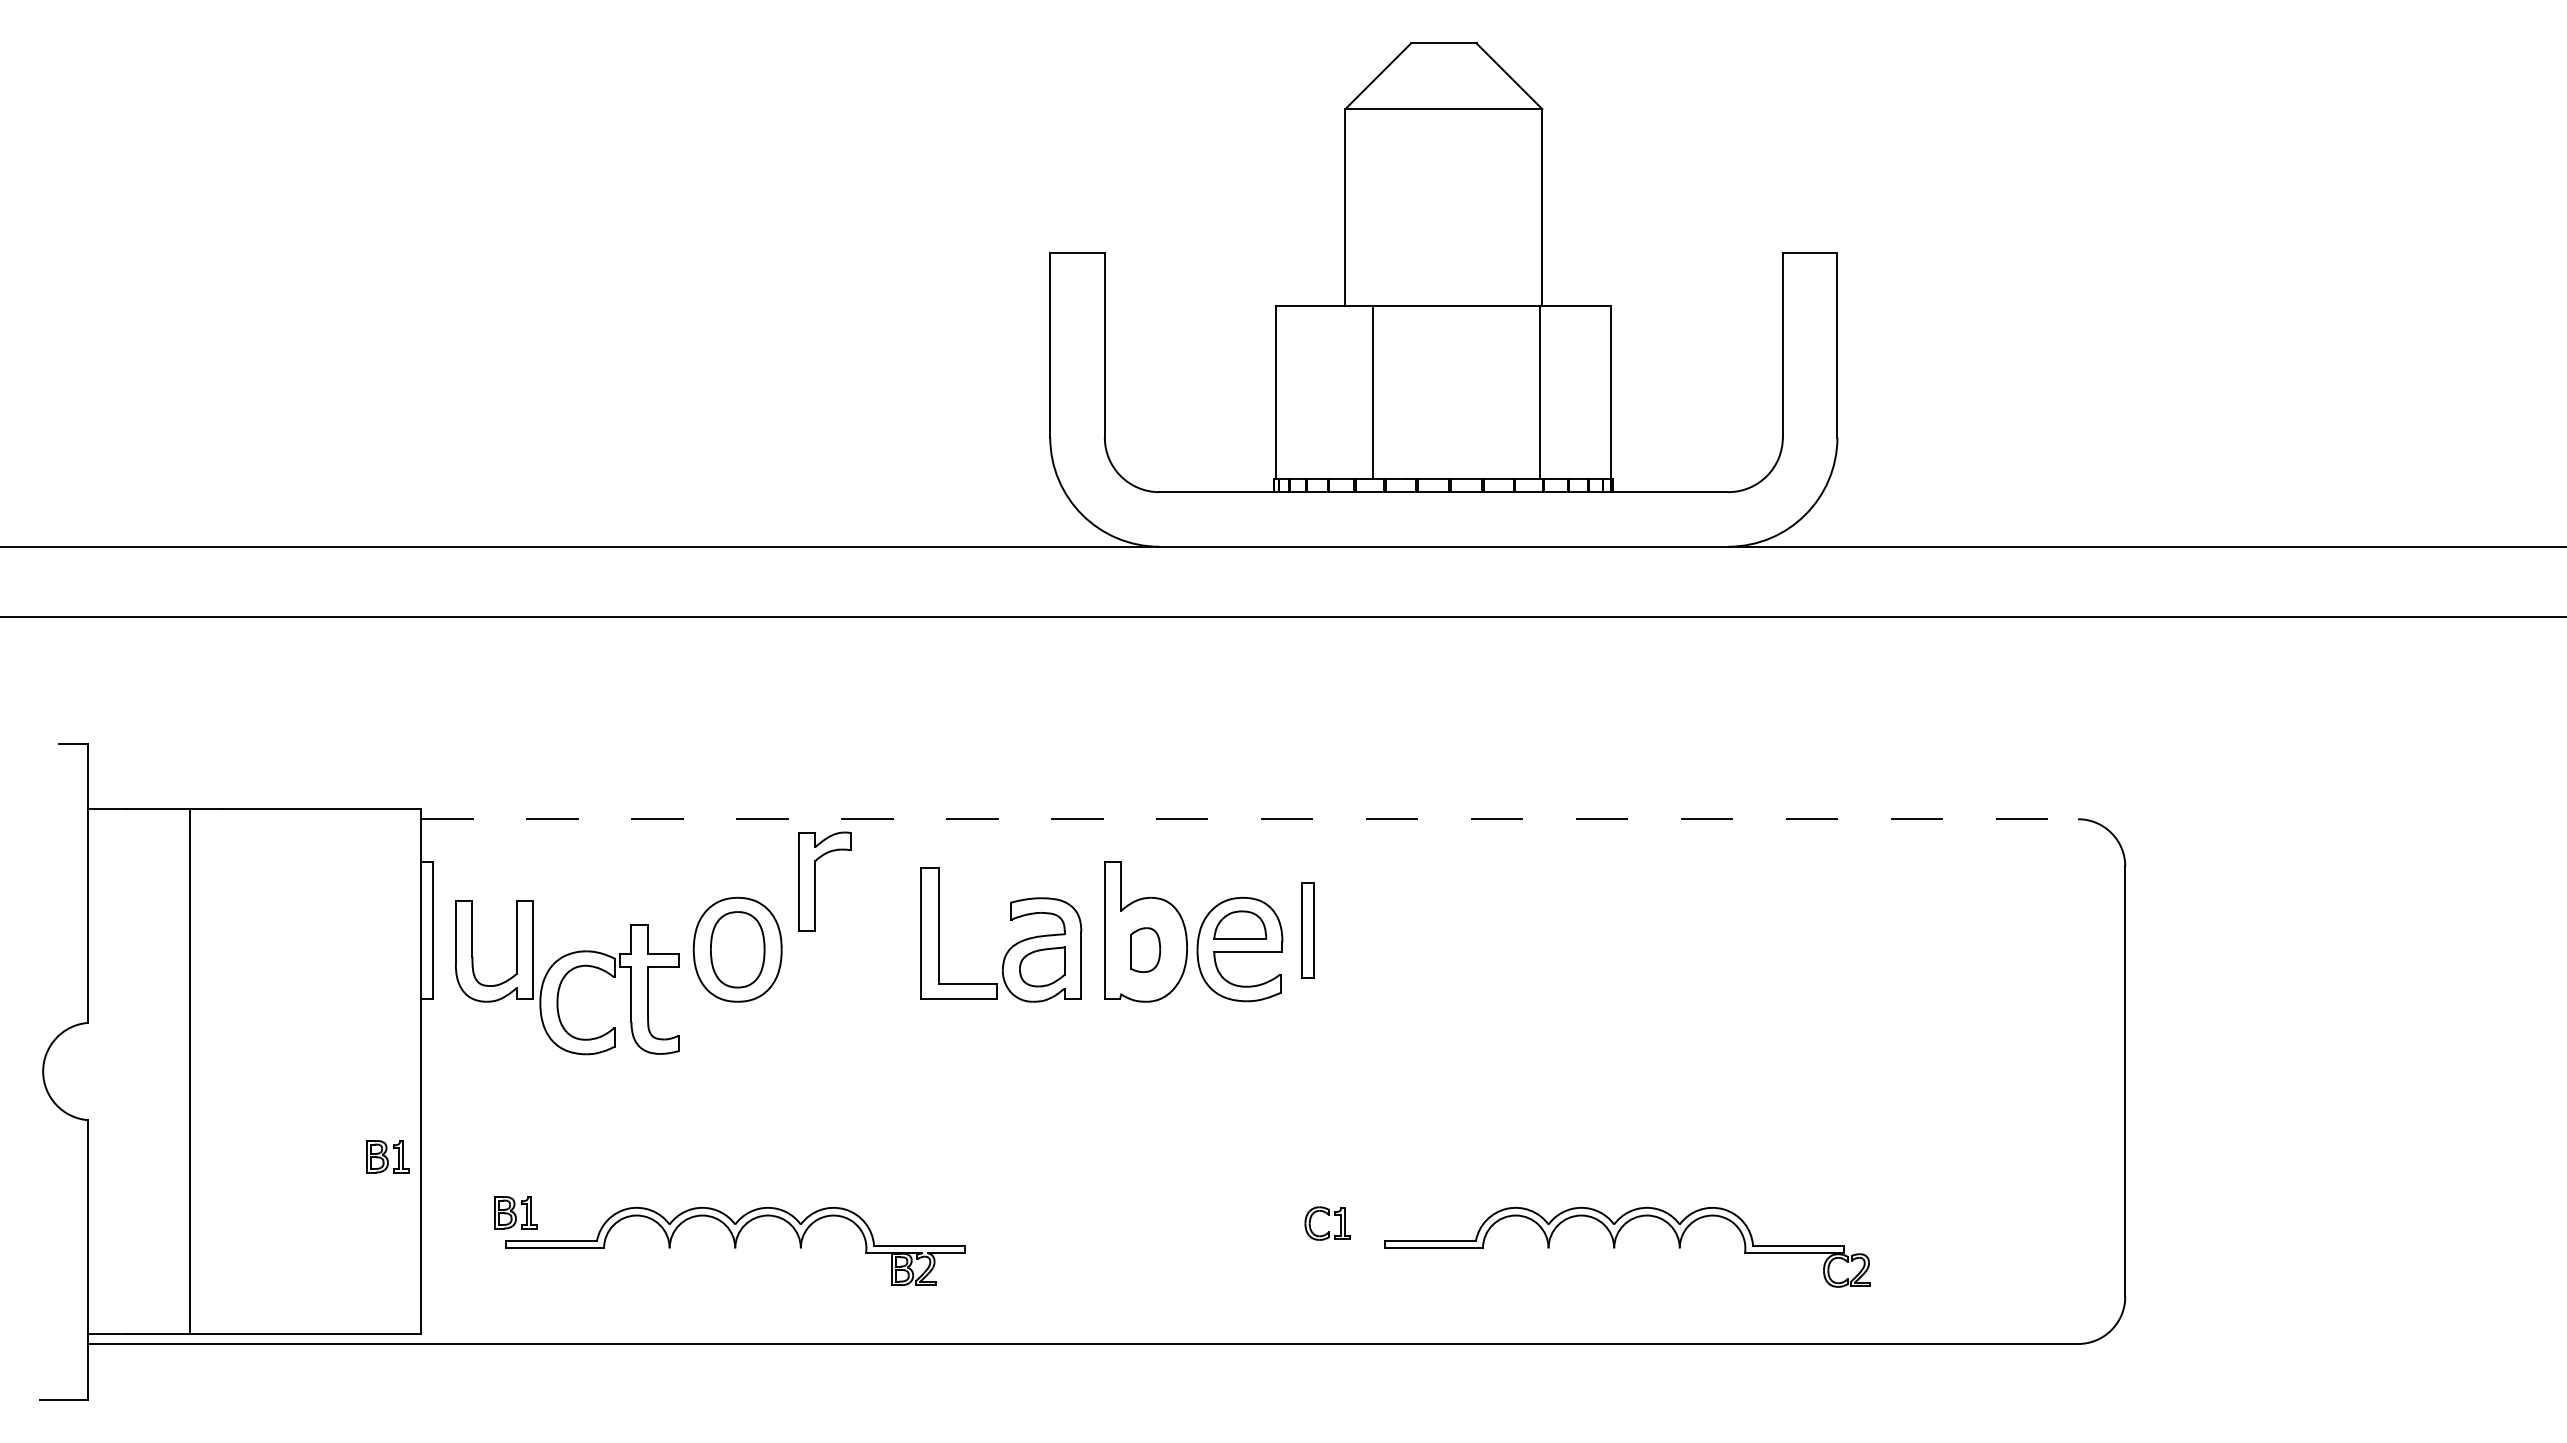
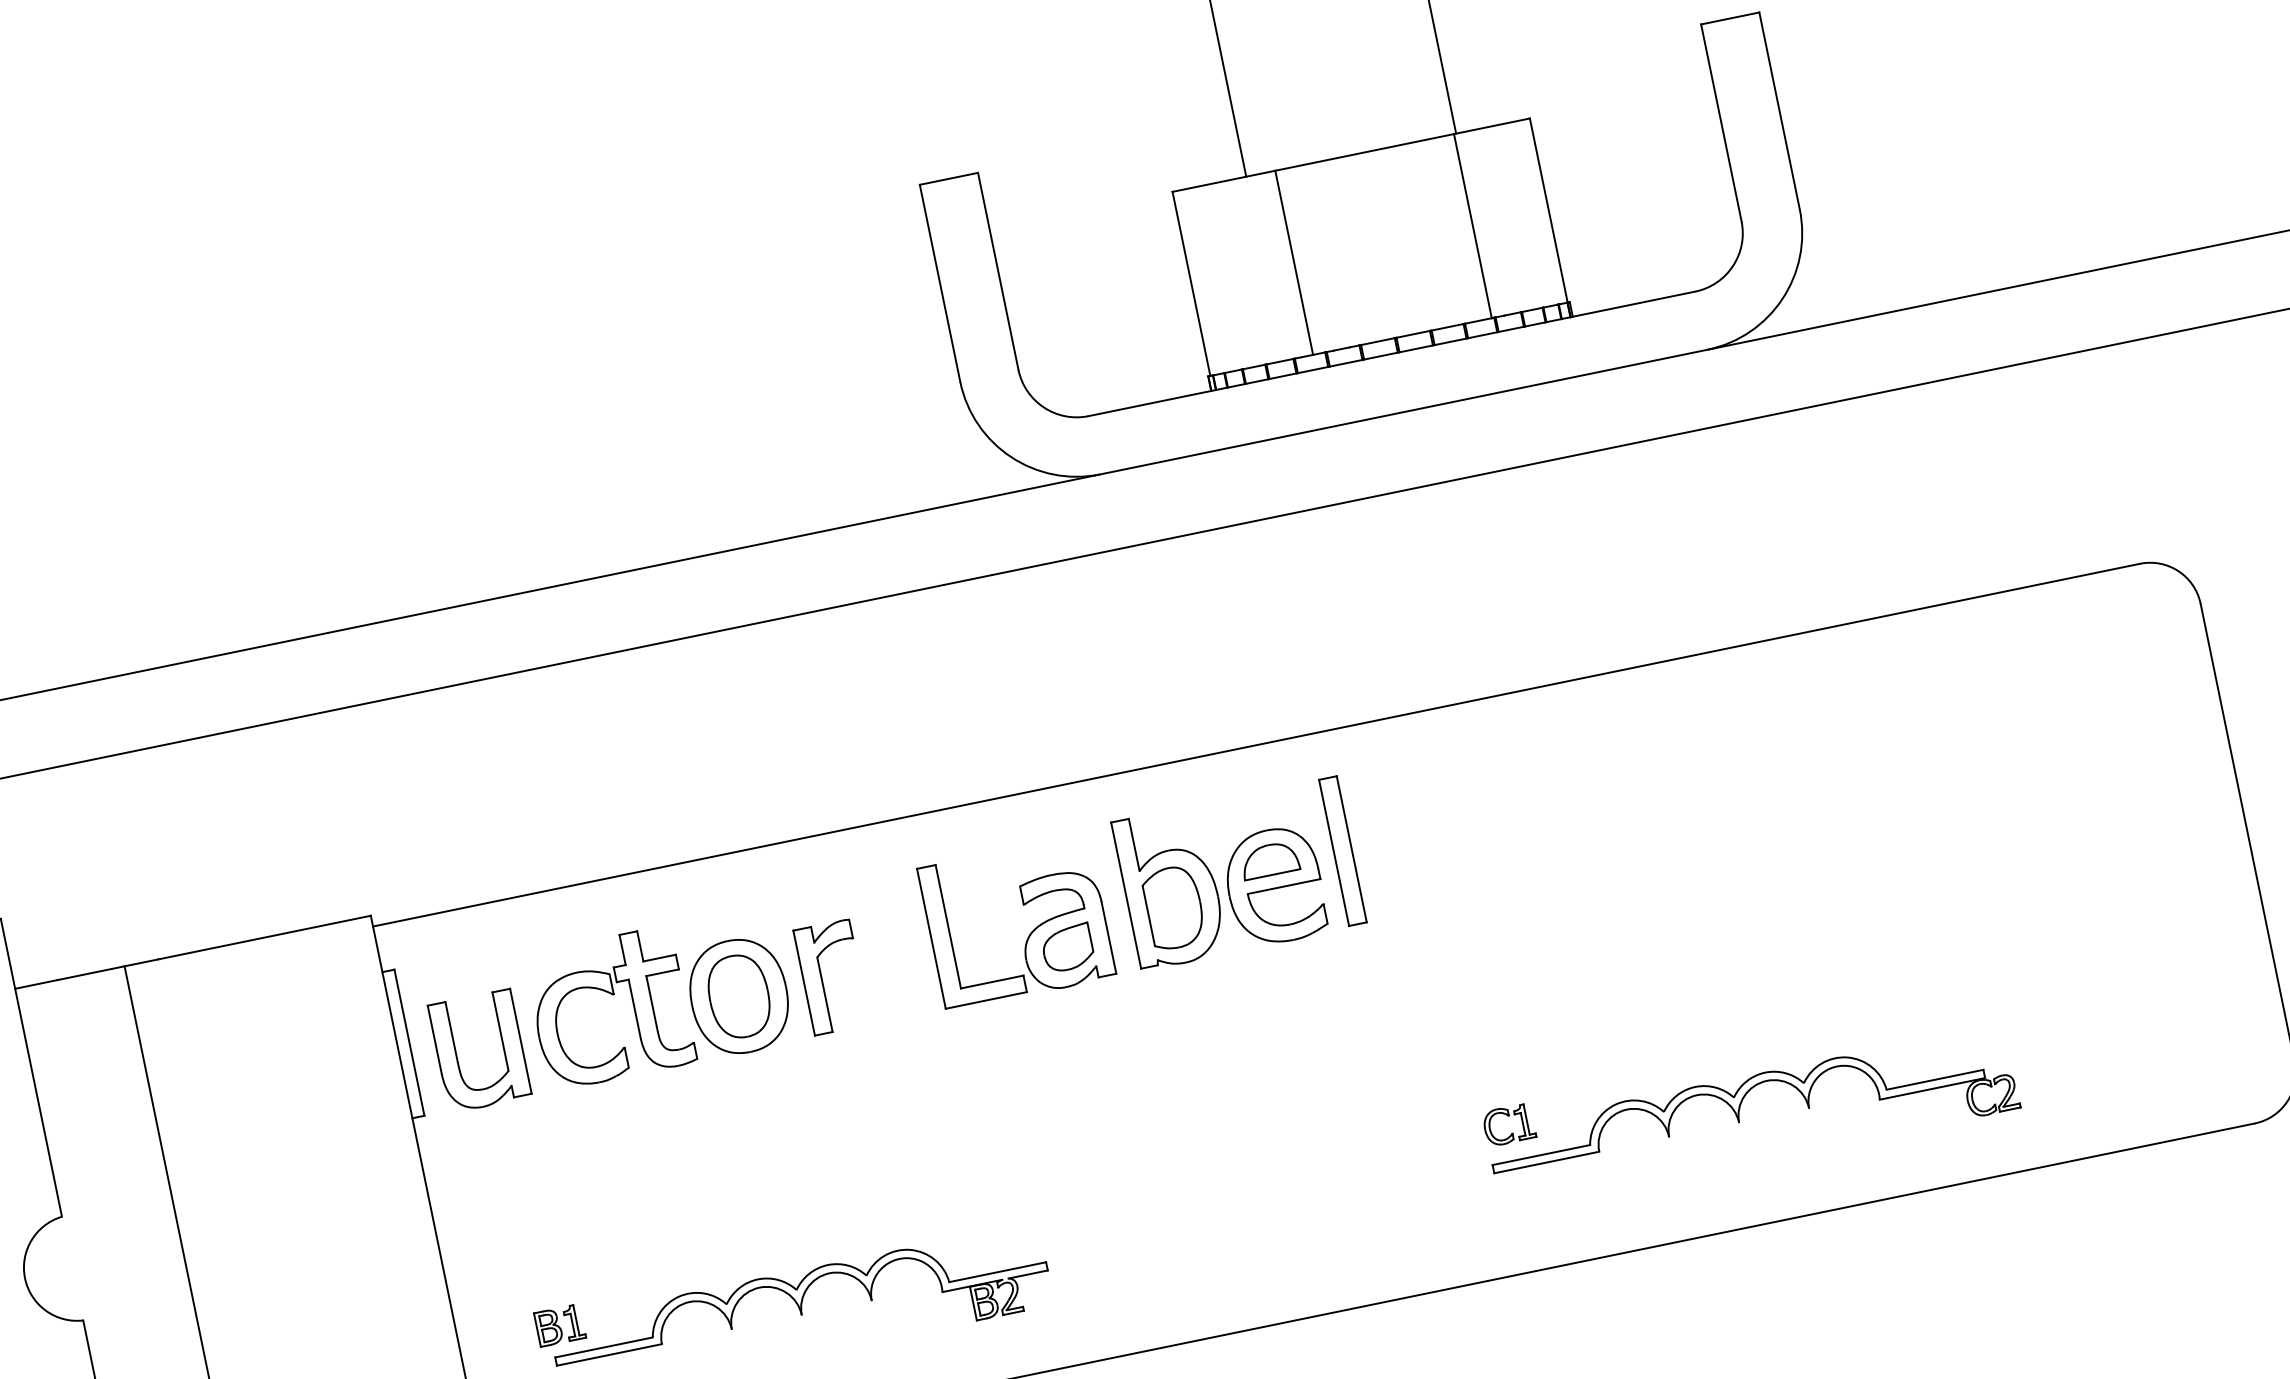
line: (1250, 819) -> (1257, 745), dashed -> solid
part: (815, 881) -> (822, 979), moved
part: (1307, 930) -> (1342, 851), size x1.43
part: (1145, 949) -> (1173, 906), size x1.67
part: (612, 977) -> (610, 994), moved
part: (387, 1156) -> (410, 1293), removed
part: (1328, 1215) -> (1508, 1116), moved

